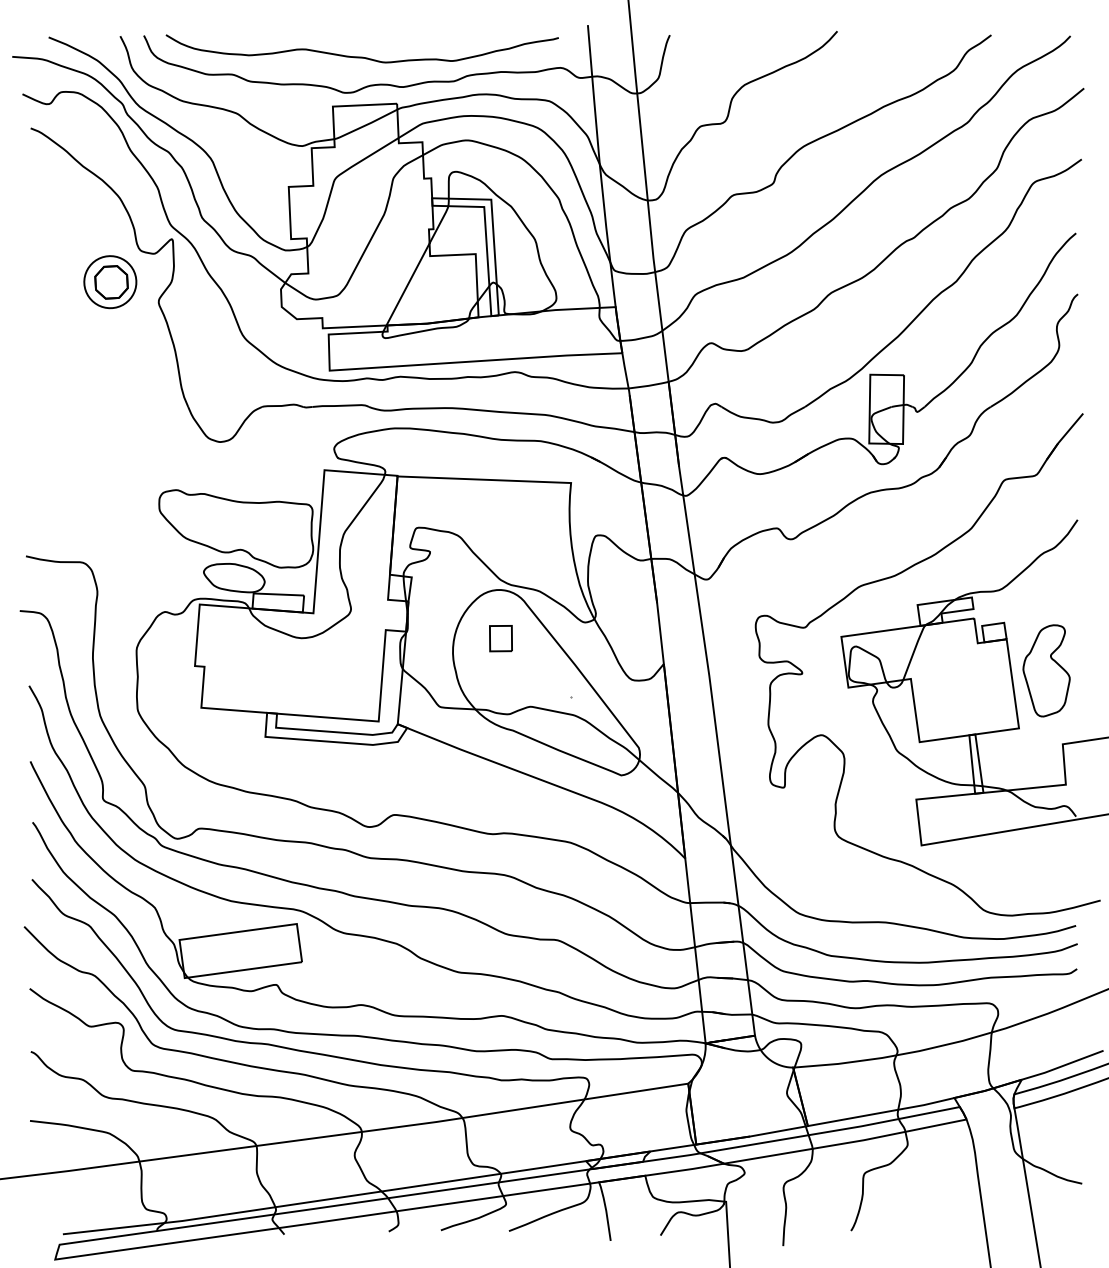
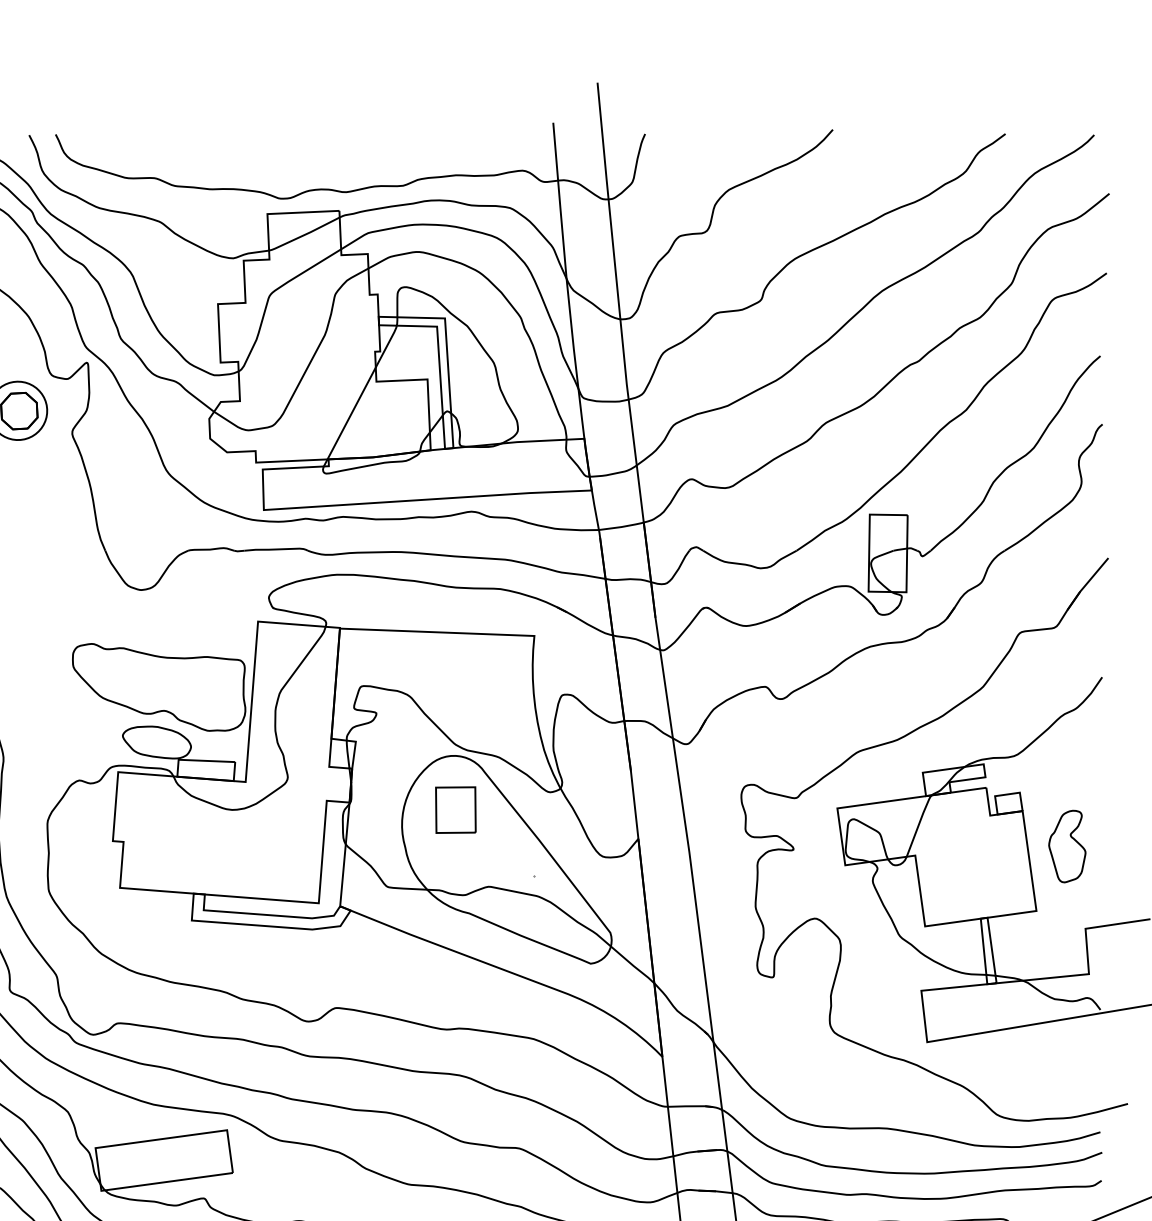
curve: (361, 56) -> (299, 157), removed
part: (500, 638) -> (455, 810), size x1.6
part: (1046, 670) -> (1067, 846), size x0.7

